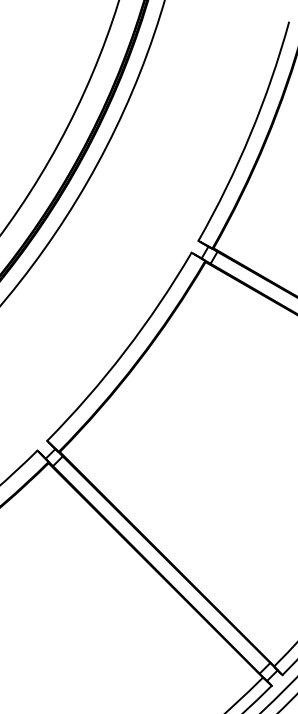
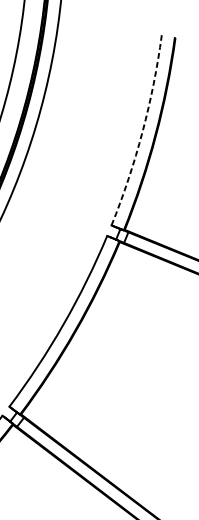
arc: (250, 134) -> (142, 132), solid -> dashed

